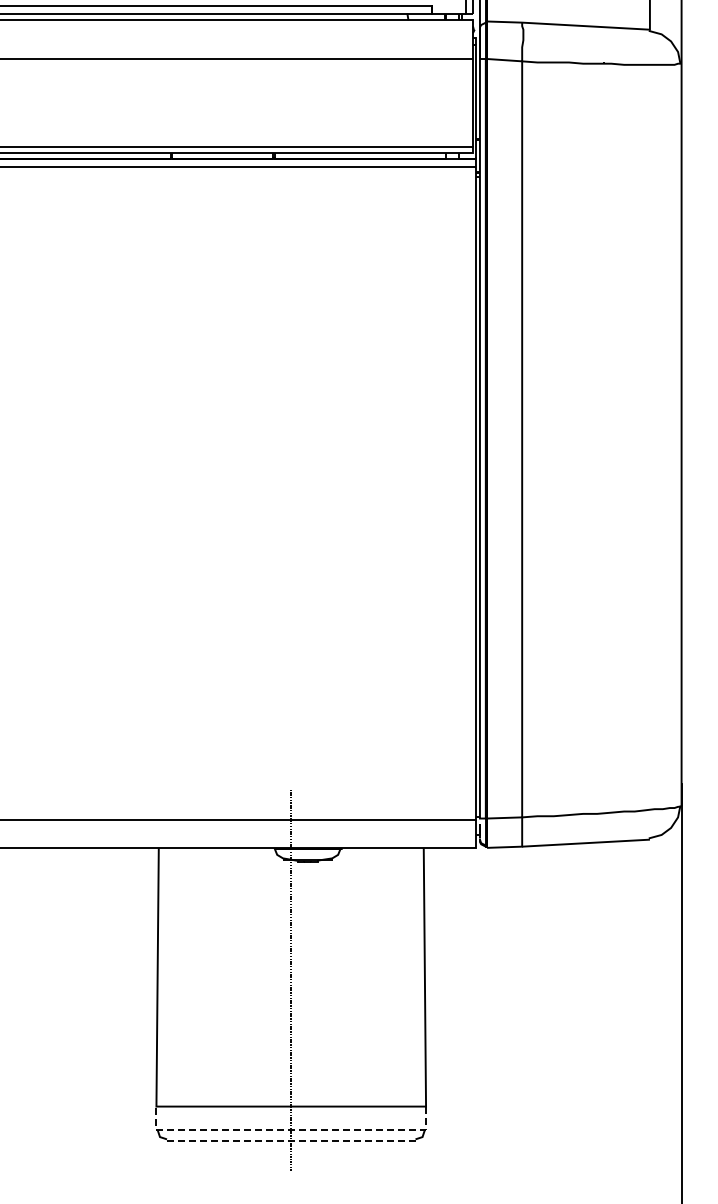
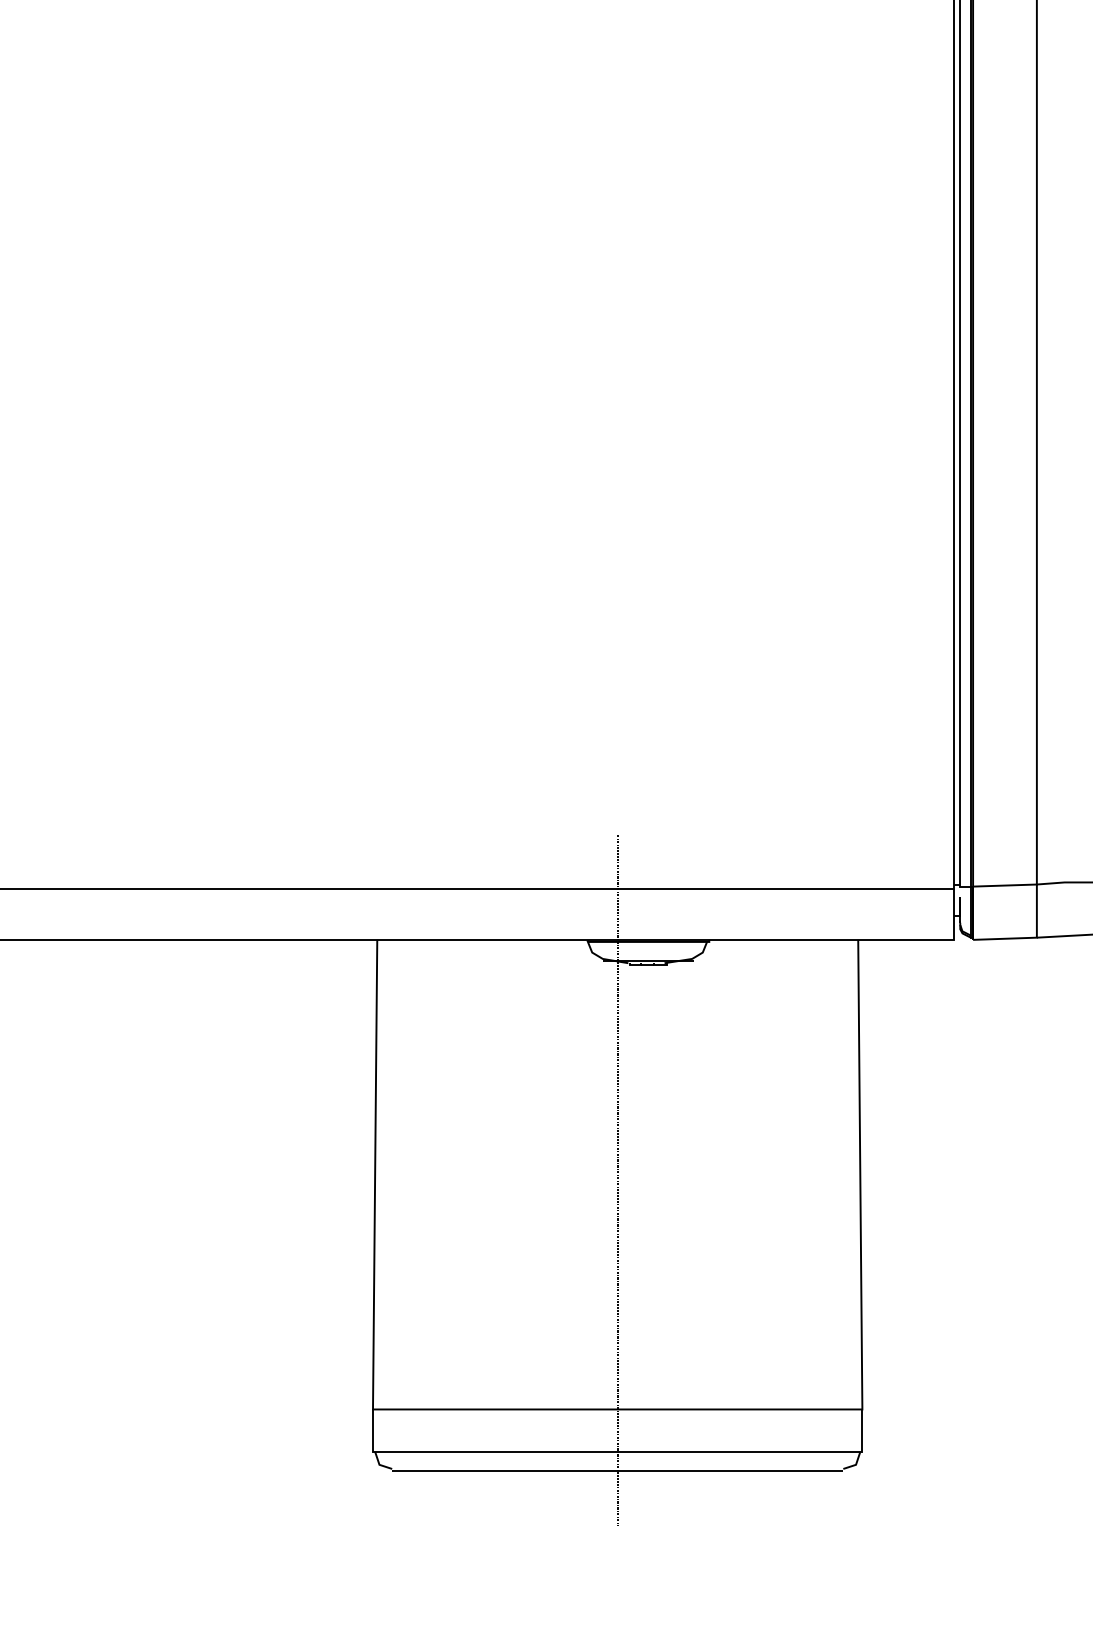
line: (291, 1130) -> (618, 1452), dashed -> solid
line: (290, 1140) -> (616, 1471), dashed -> solid

